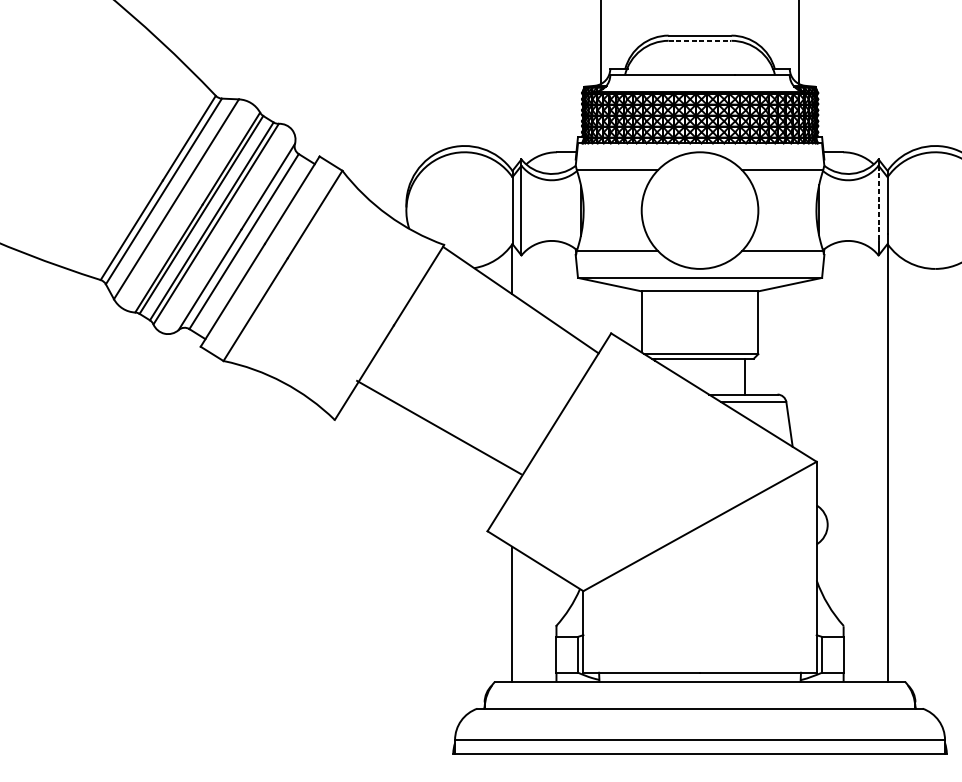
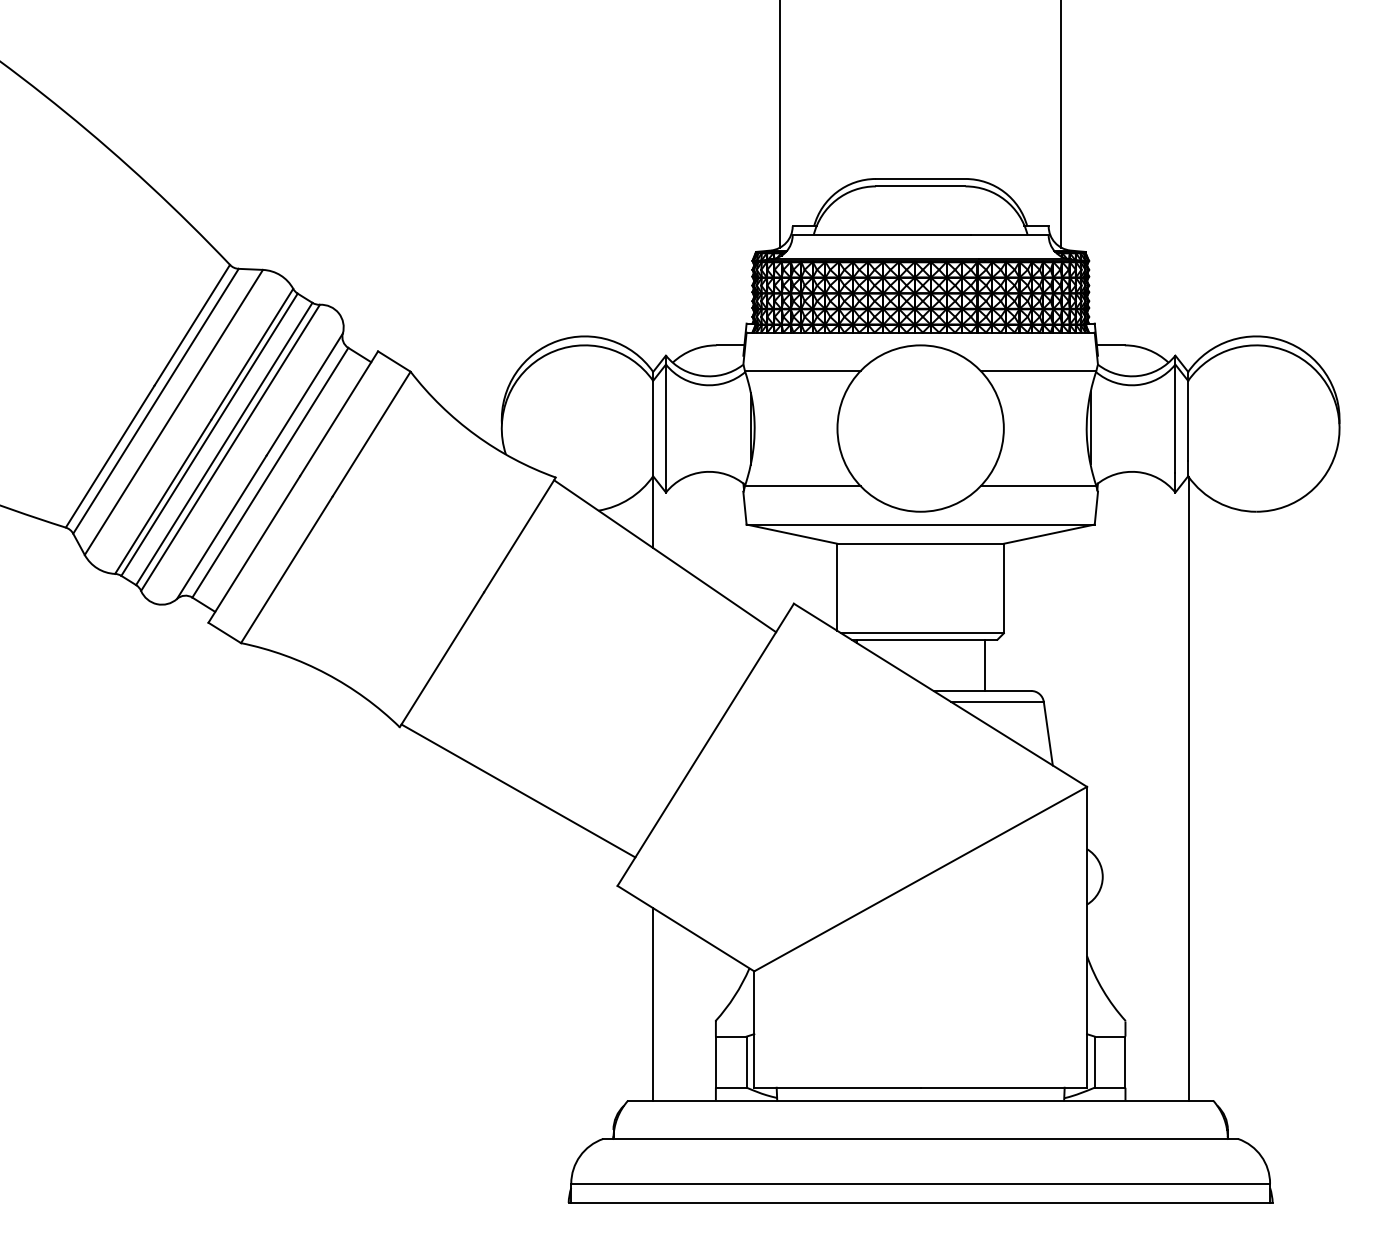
line: (699, 40) -> (920, 186), dashed -> solid
line: (878, 204) -> (1175, 419), dashed -> solid
line: (439, 427) -> (518, 790), moved

